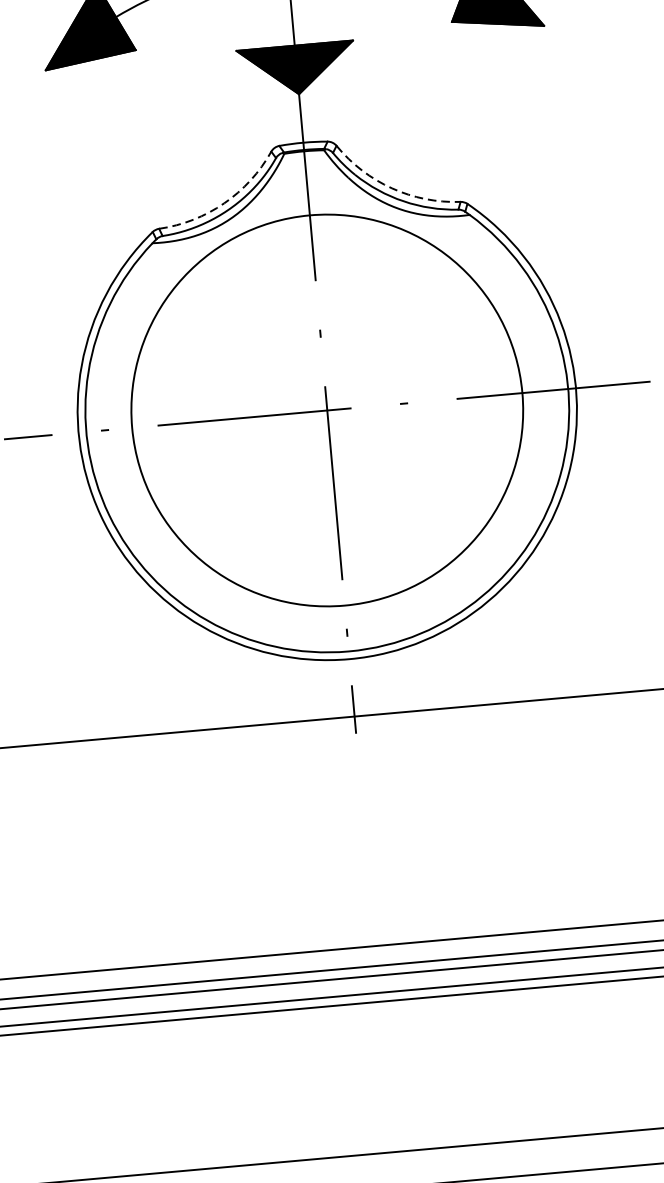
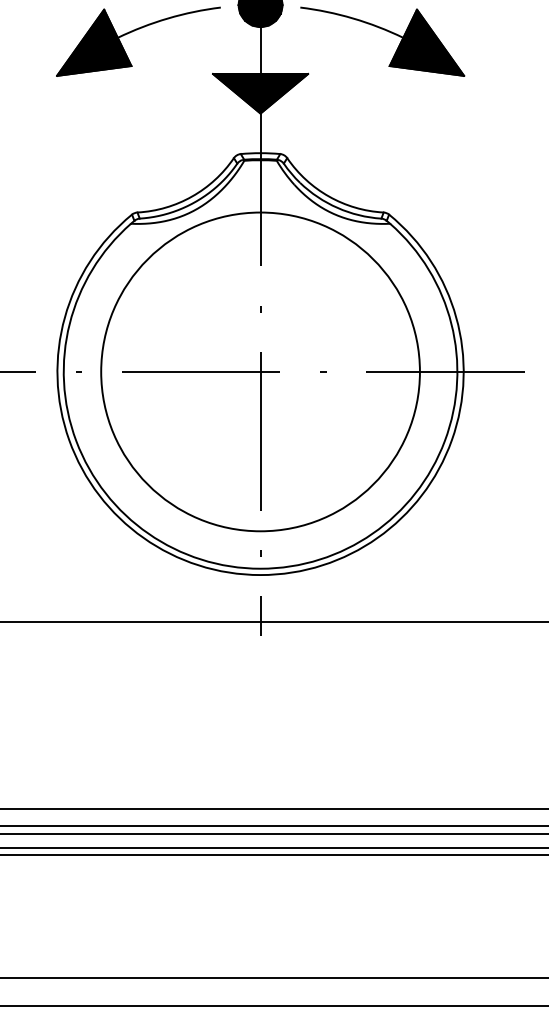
arc: (392, 188) -> (329, 196), dashed -> solid
arc: (224, 203) -> (192, 196), dashed -> solid

